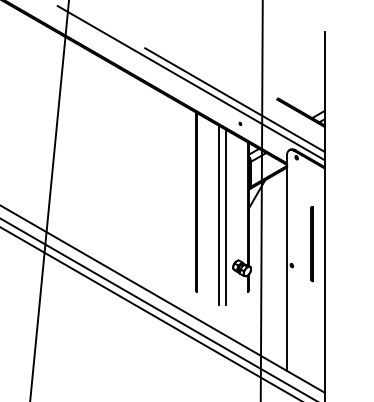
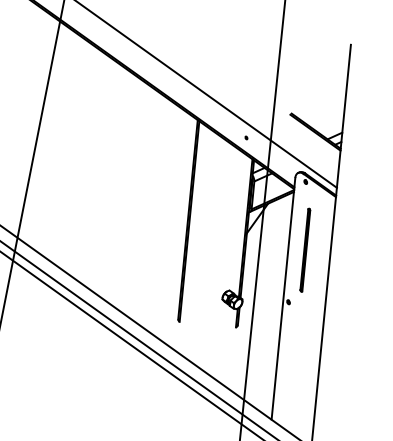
line: (234, 99) -> (242, 109), removed
line: (218, 214) -> (212, 236), removed
line: (226, 216) -> (220, 240), removed
line: (311, 244) -> (304, 250), moved

